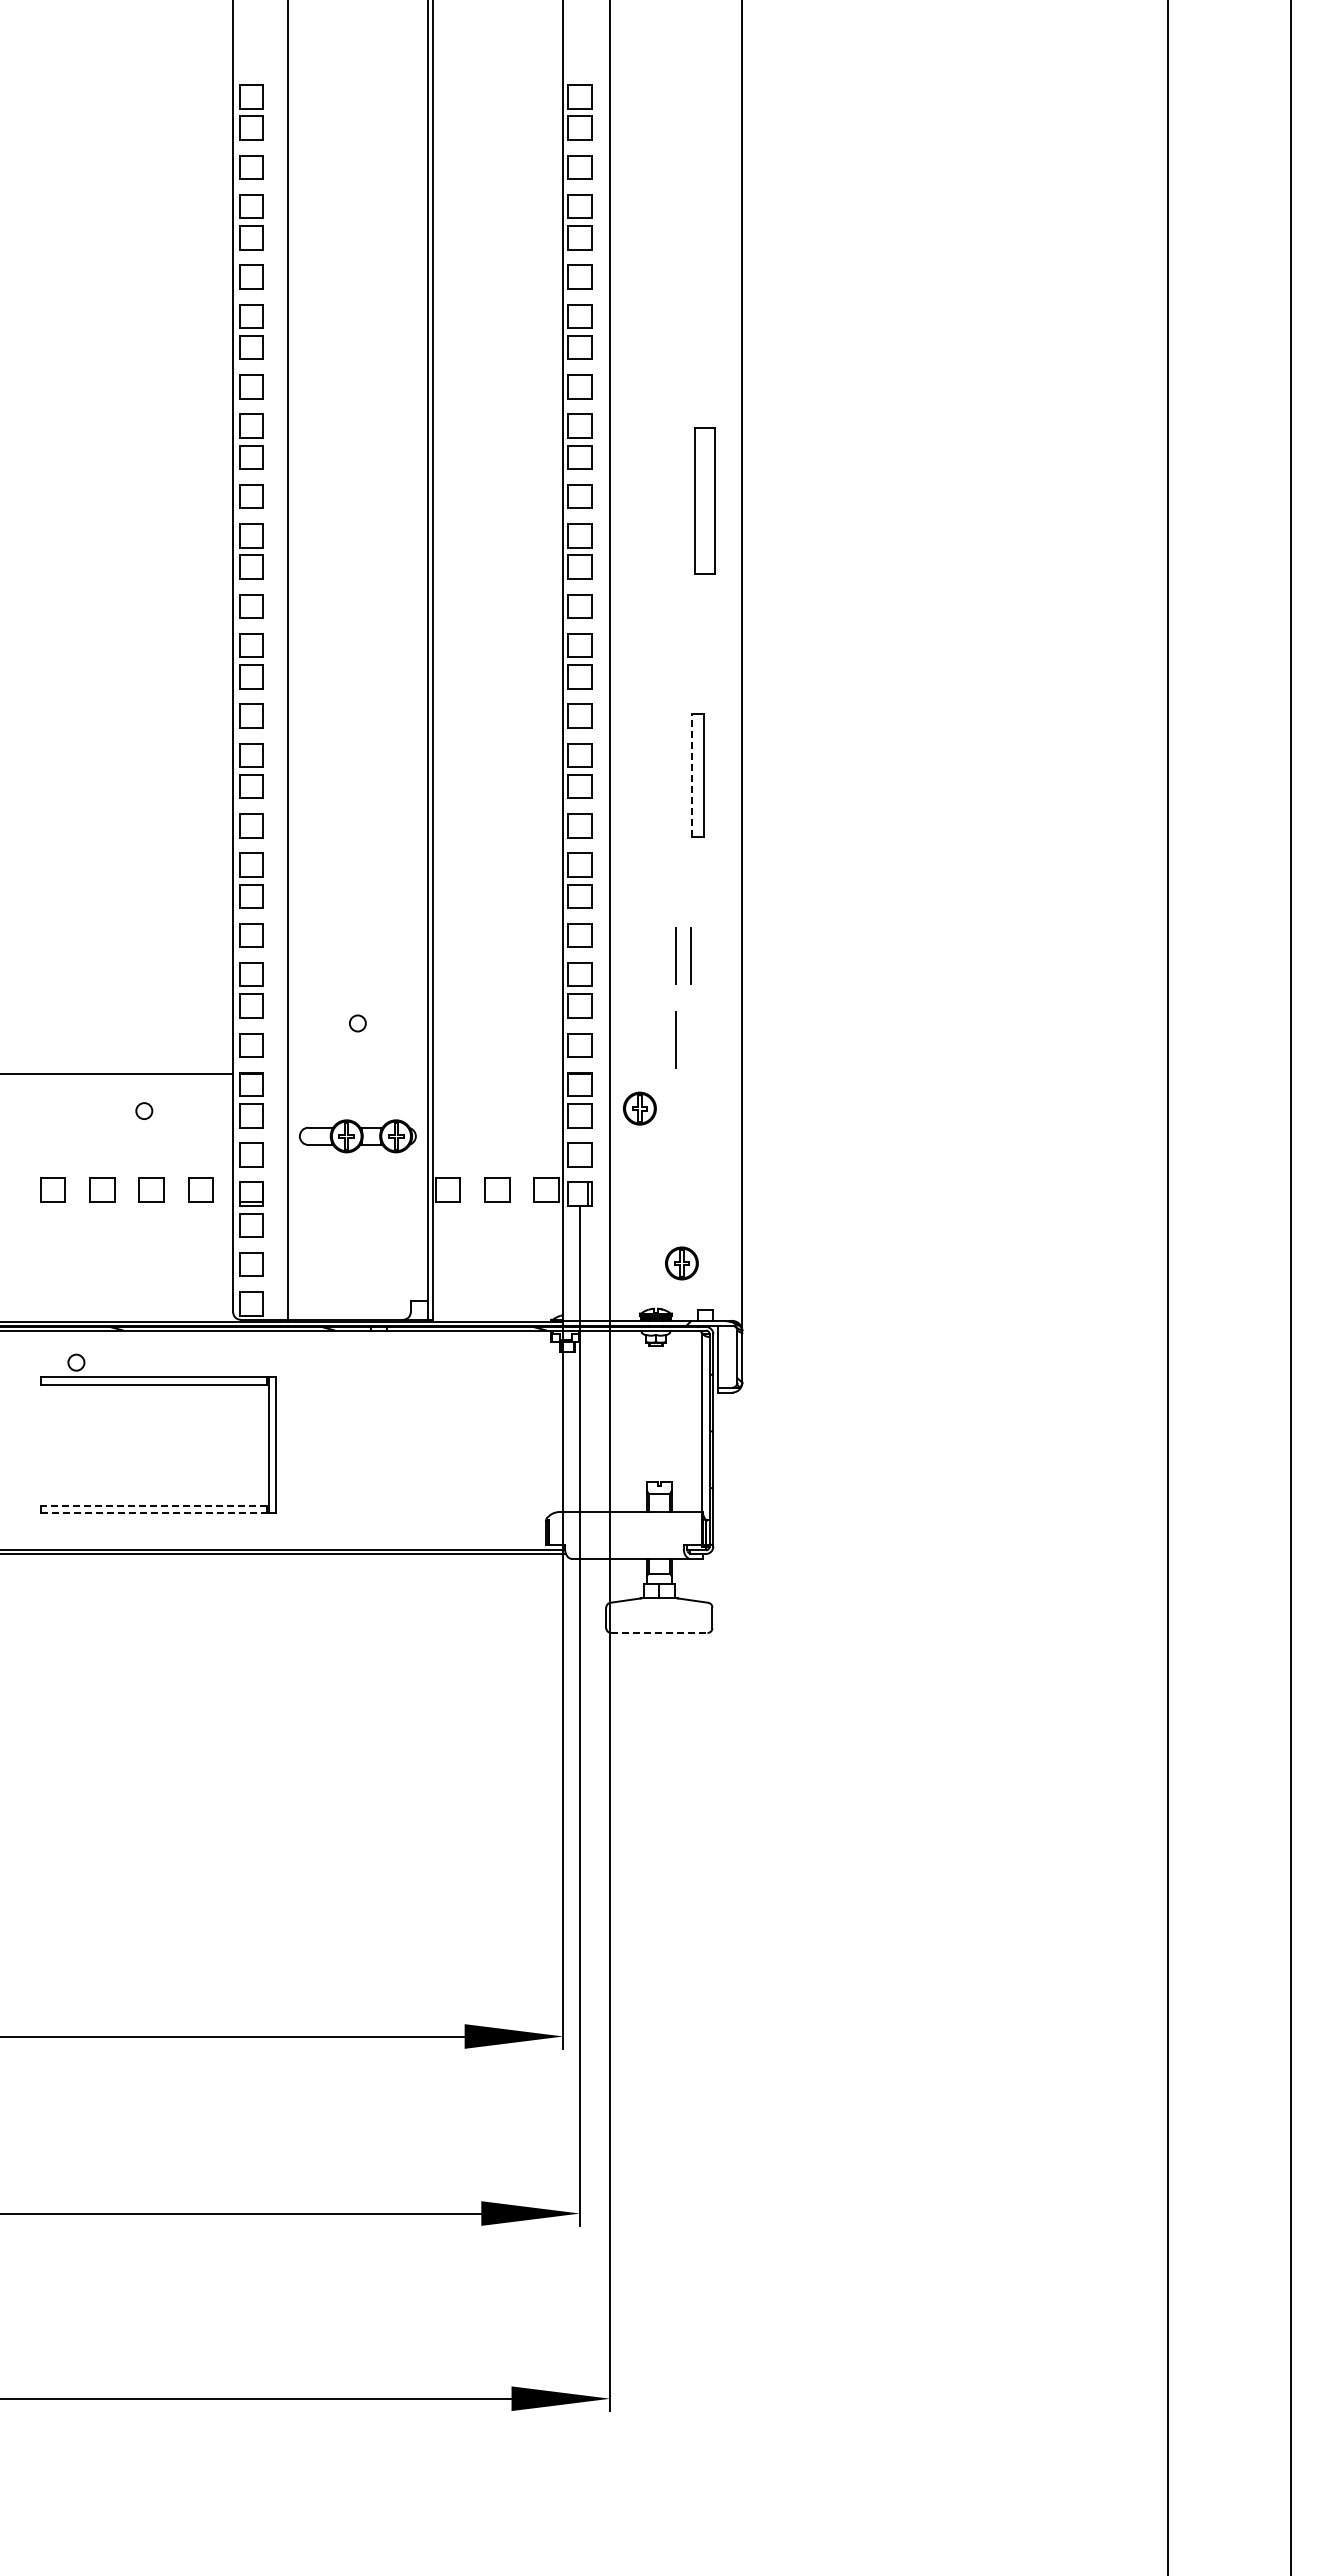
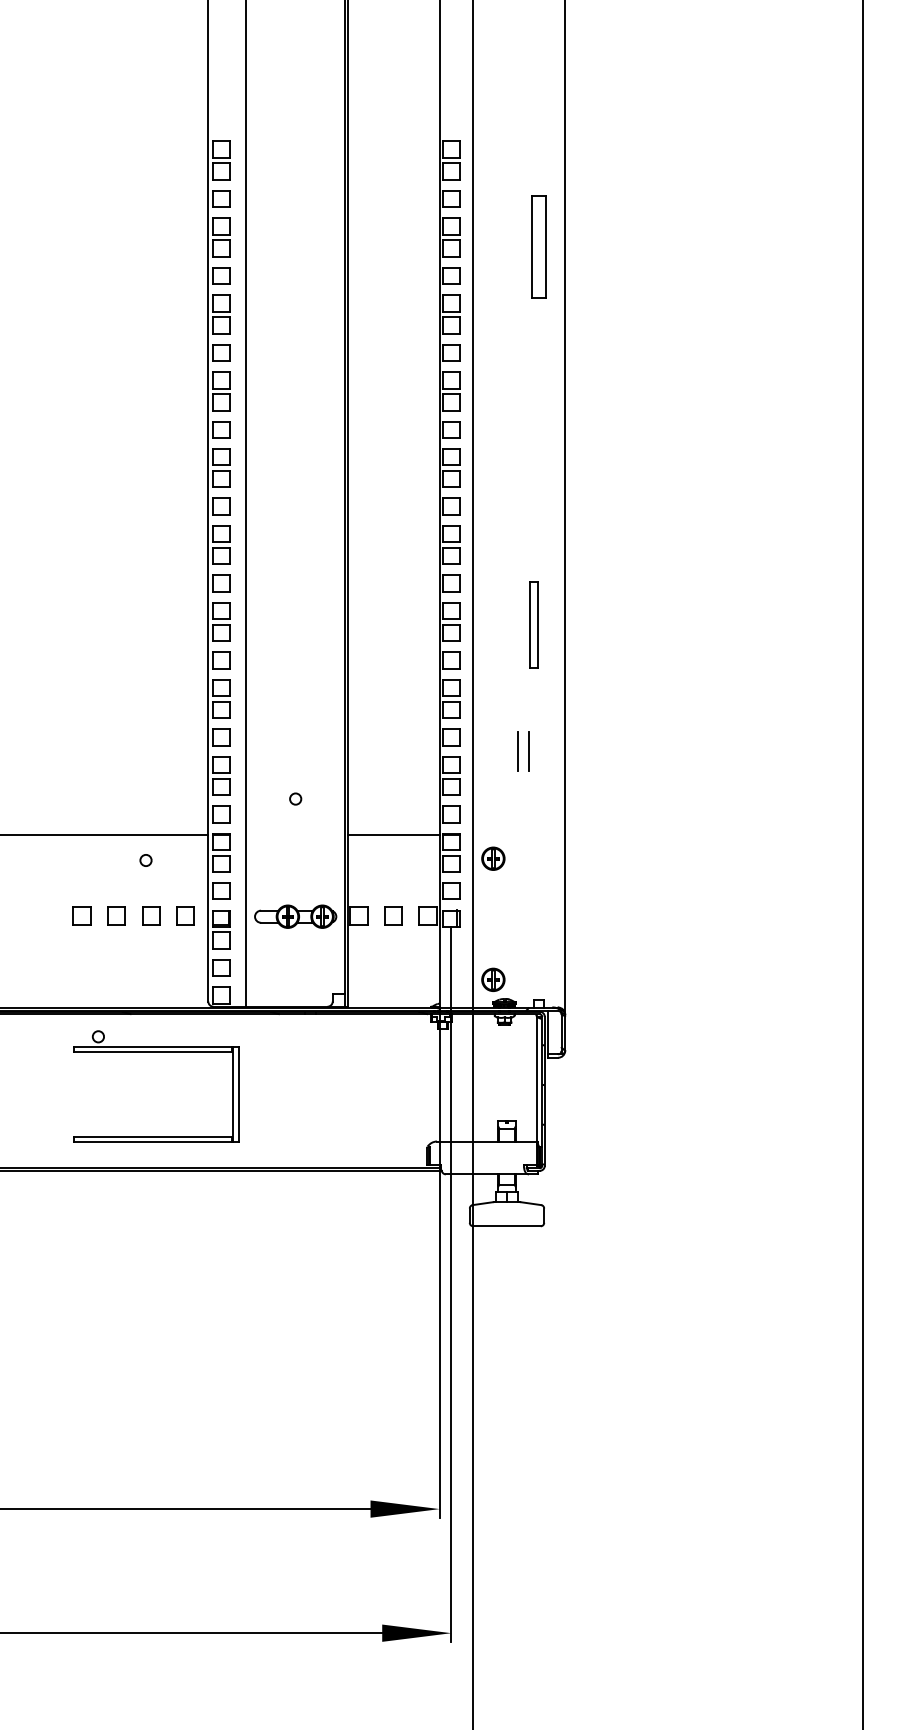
part: (704, 500) -> (538, 246), moved
line: (691, 775) -> (529, 625), dashed -> solid
line: (675, 1039) -> (518, 810), removed
line: (498, 1074) -> (394, 834), added
part: (357, 1136) -> (295, 916), moved
part: (681, 1263) -> (493, 979), moved
line: (153, 1505) -> (152, 1136), dashed -> solid
line: (153, 1513) -> (152, 1142), dashed -> solid
line: (659, 1633) -> (507, 1226), dashed -> solid

